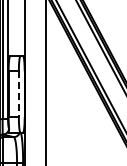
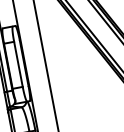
line: (18, 94) -> (18, 64), dashed -> solid

